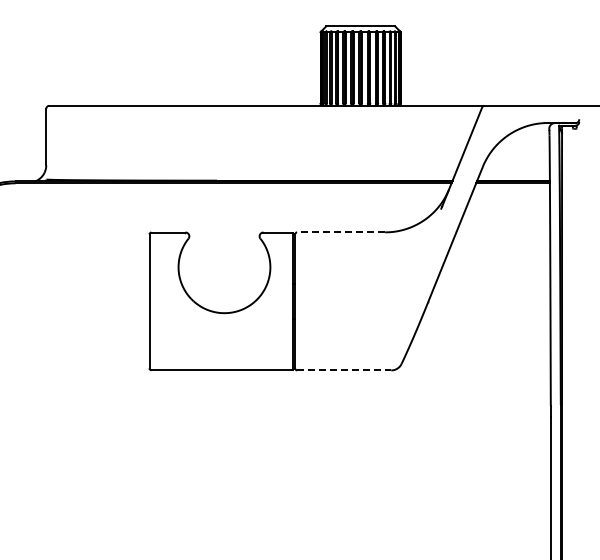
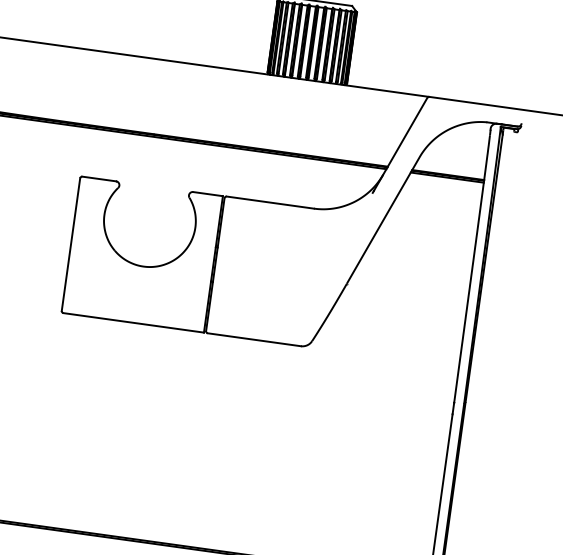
line: (340, 232) -> (269, 202), dashed -> solid
line: (344, 370) -> (254, 339), dashed -> solid

